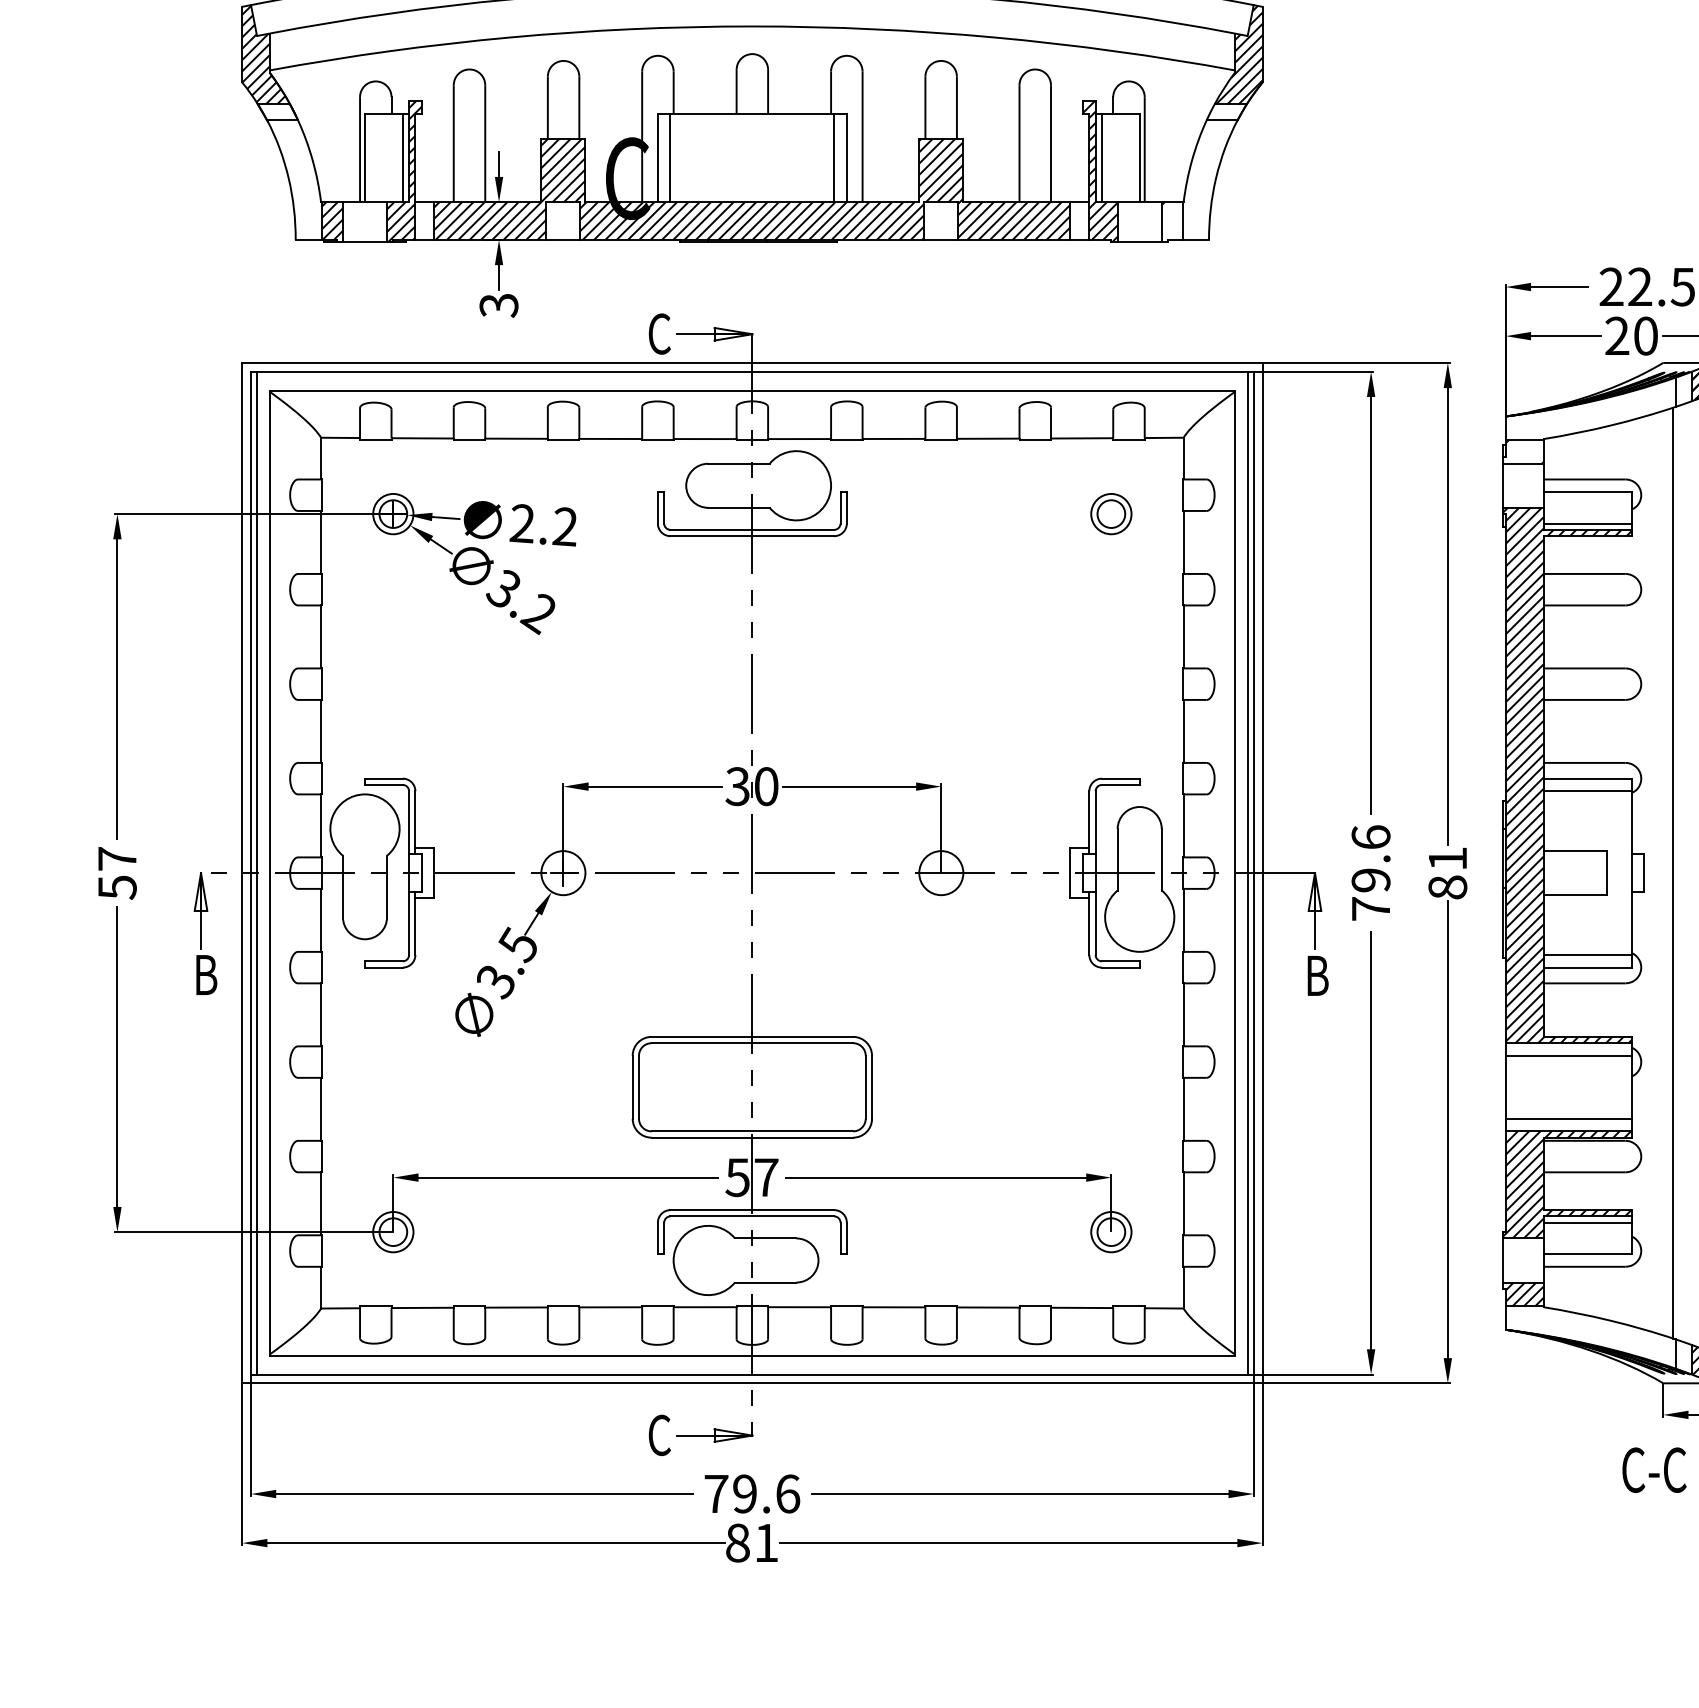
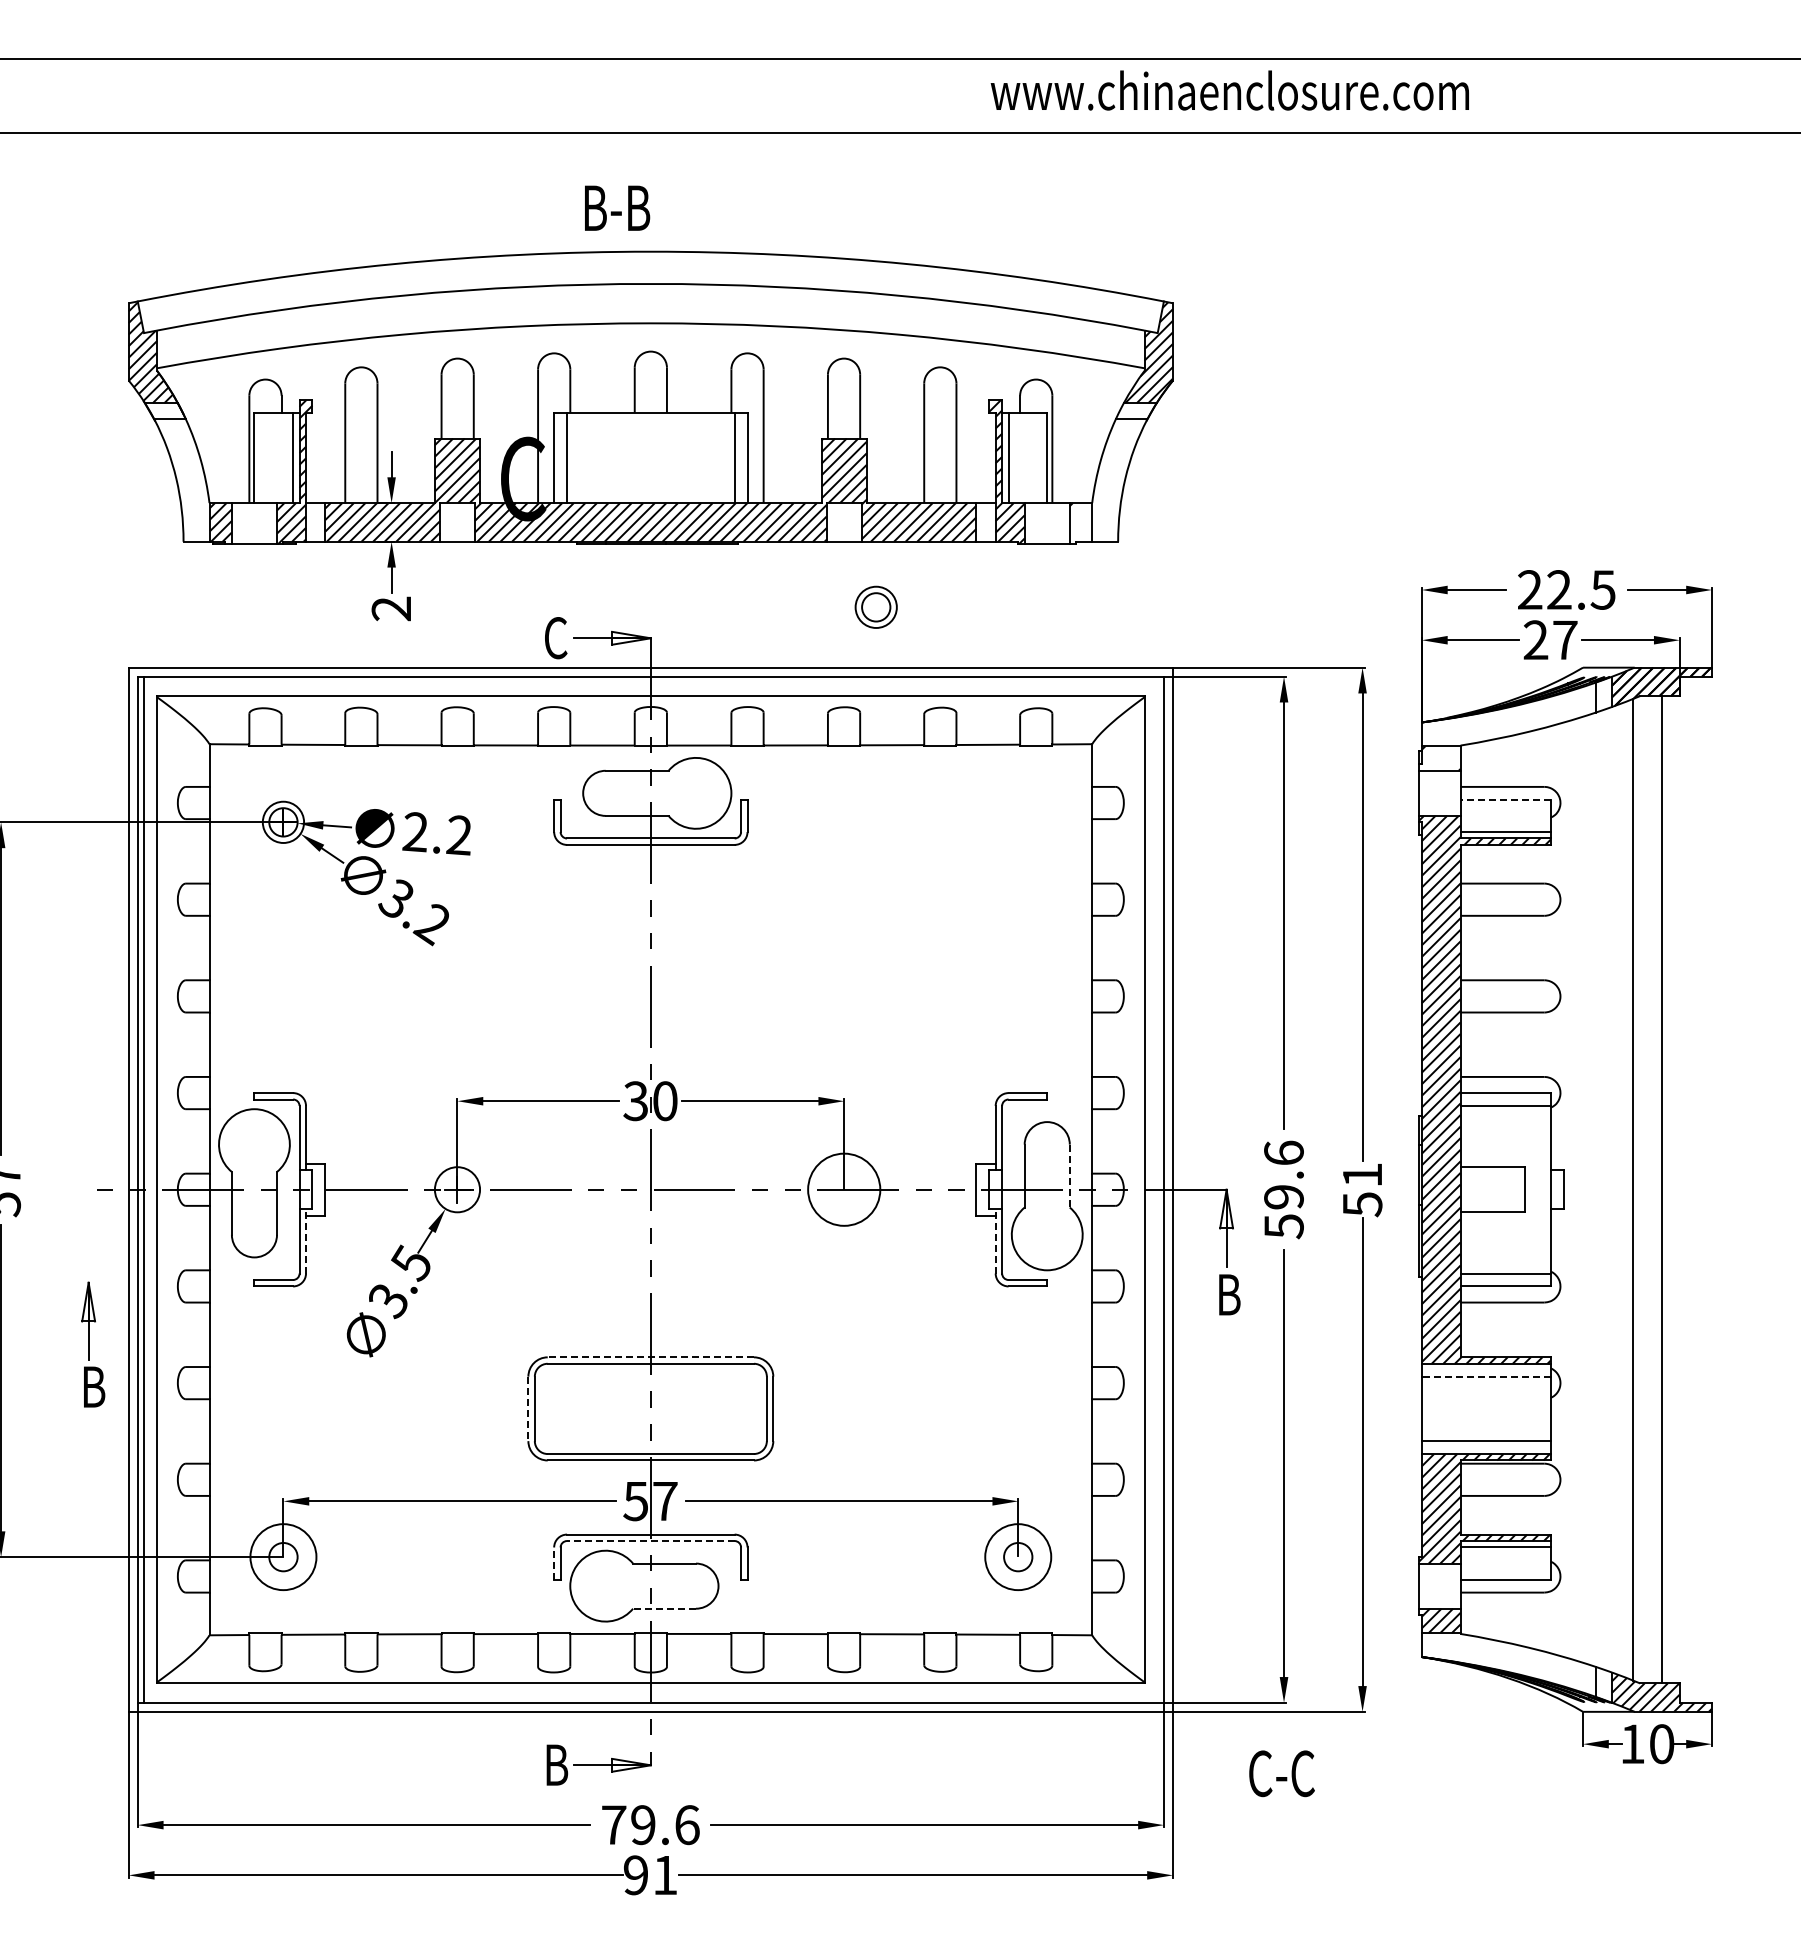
text: (498, 305) -> (391, 608), 3 -> 2
text: (1646, 336) -> (1565, 640), 20 -> 27
line: (1587, 491) -> (1505, 799), solid -> dashed
part: (1110, 513) -> (875, 606), moved
line: (1161, 860) -> (1069, 1176), solid -> dashed
circle: (940, 872) -> (843, 1189), size x1.6
line: (1247, 872) -> (1157, 1189), removed
line: (1672, 872) -> (1592, 1189), removed
text: (1447, 887) -> (1362, 1204), 81 -> 51
text: (1370, 909) -> (1283, 1226), 79.6 -> 59.6
line: (415, 922) -> (306, 1240), solid -> dashed
line: (1089, 922) -> (995, 1240), solid -> dashed
part: (205, 933) -> (93, 1344), moved
line: (752, 1037) -> (650, 1357), solid -> dashed
line: (1567, 1055) -> (1485, 1376), solid -> dashed
line: (632, 1087) -> (528, 1409), solid -> dashed
line: (752, 1216) -> (650, 1541), solid -> dashed
circle: (393, 1231) -> (283, 1556), size x1.6
circle: (1110, 1231) -> (1017, 1556), size x1.6
line: (658, 1238) -> (554, 1563), solid -> dashed
line: (765, 1282) -> (664, 1608), solid -> dashed
text: (660, 1435) -> (556, 1765), C -> B
text: (1653, 1469) -> (1281, 1773), moved
text: (738, 1543) -> (636, 1875), 81 -> 91

